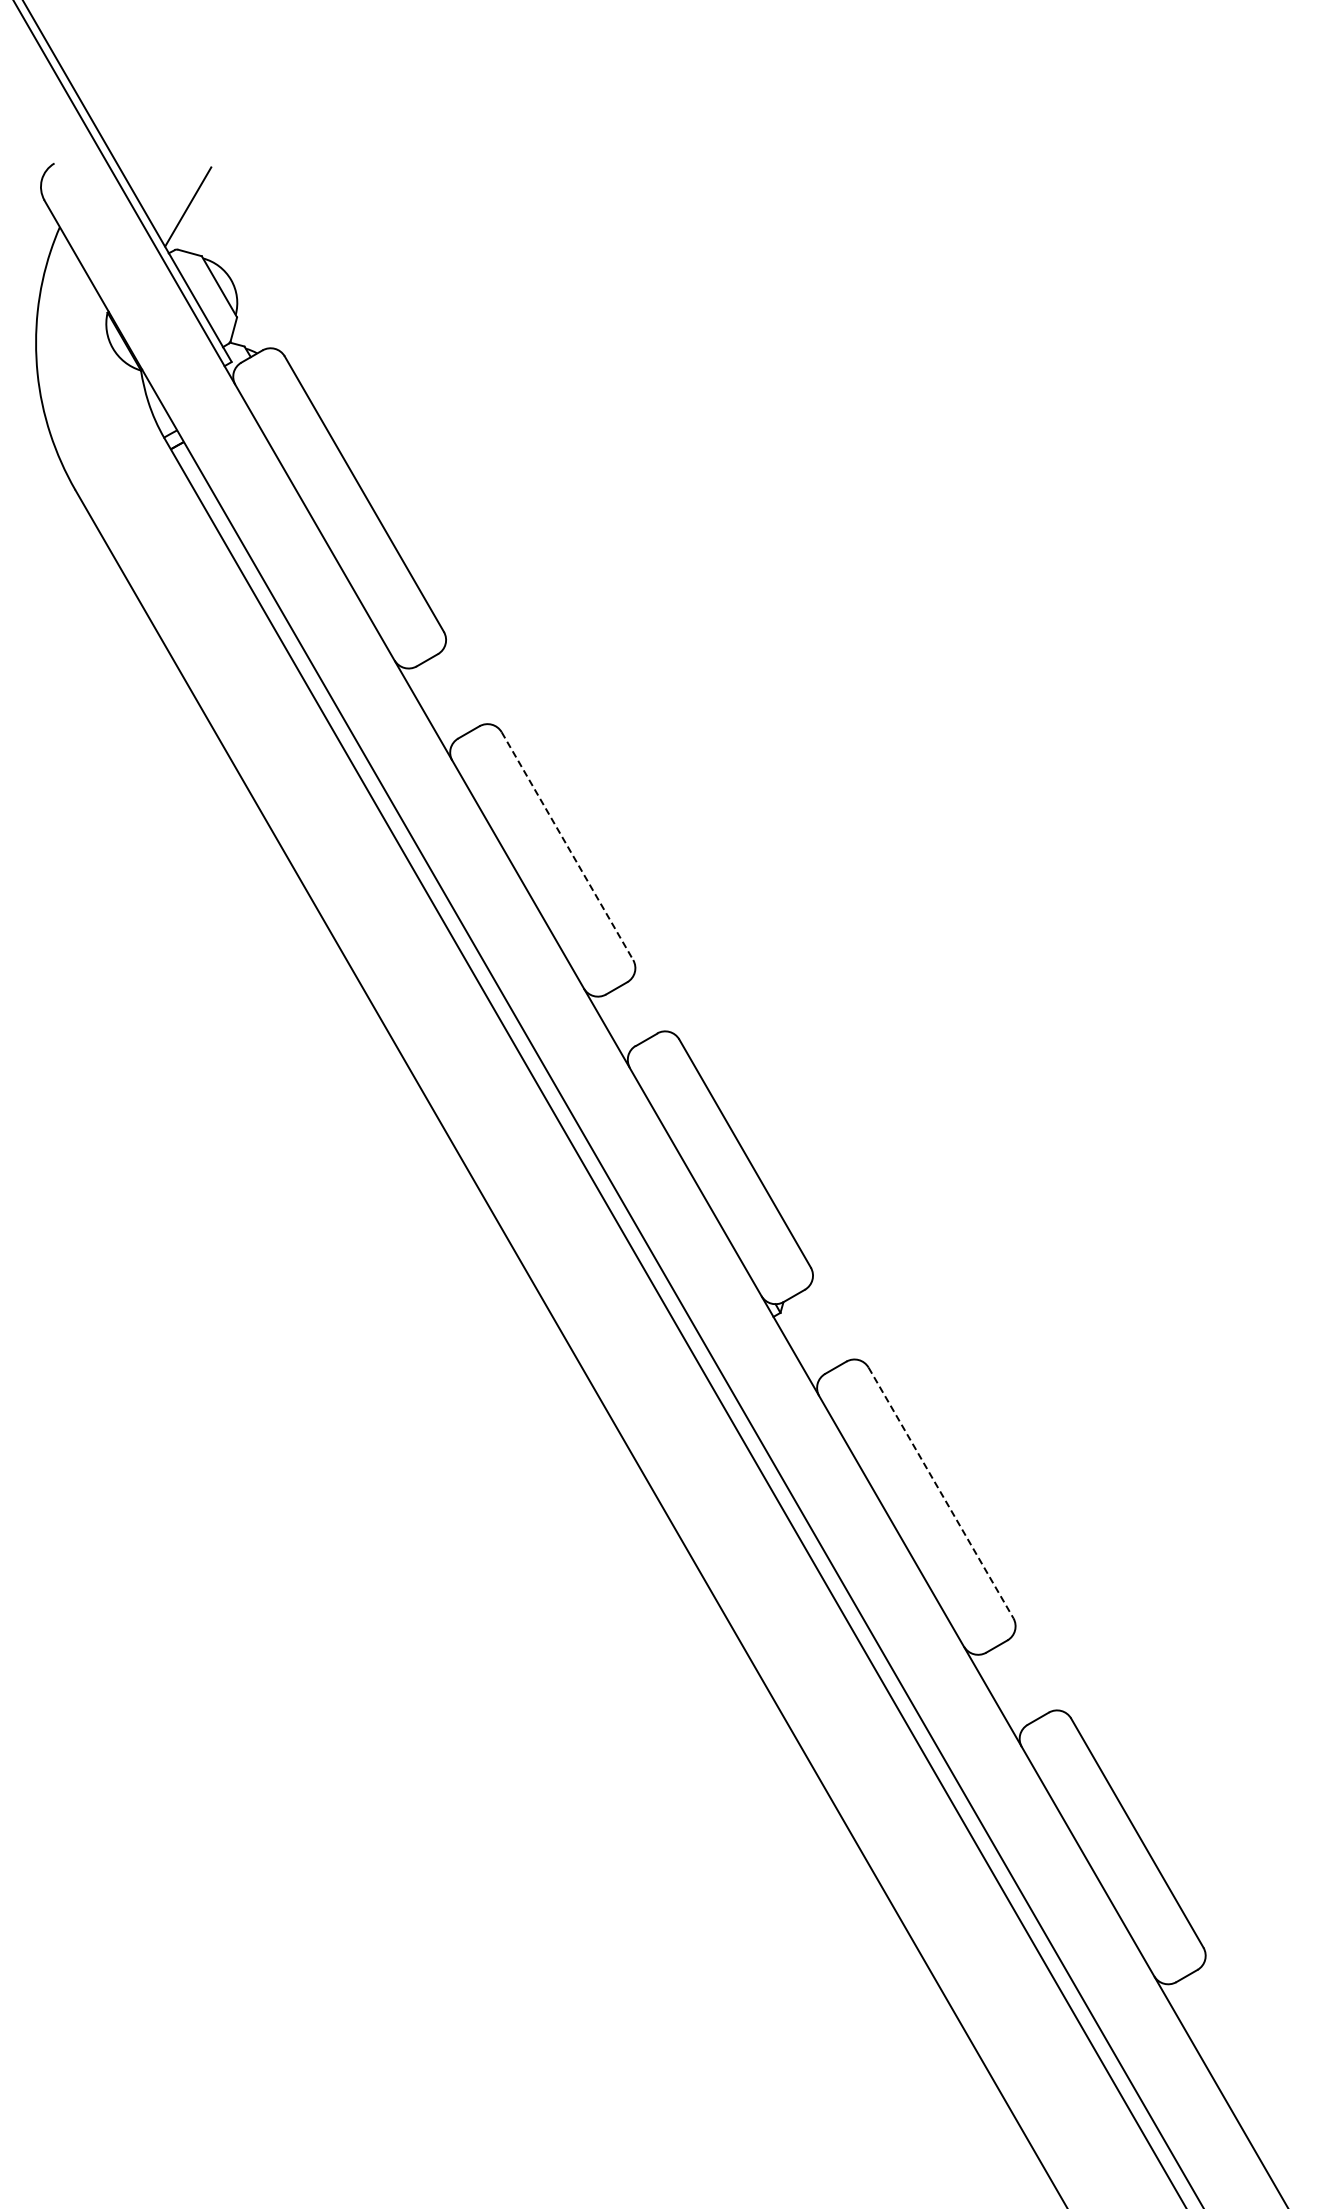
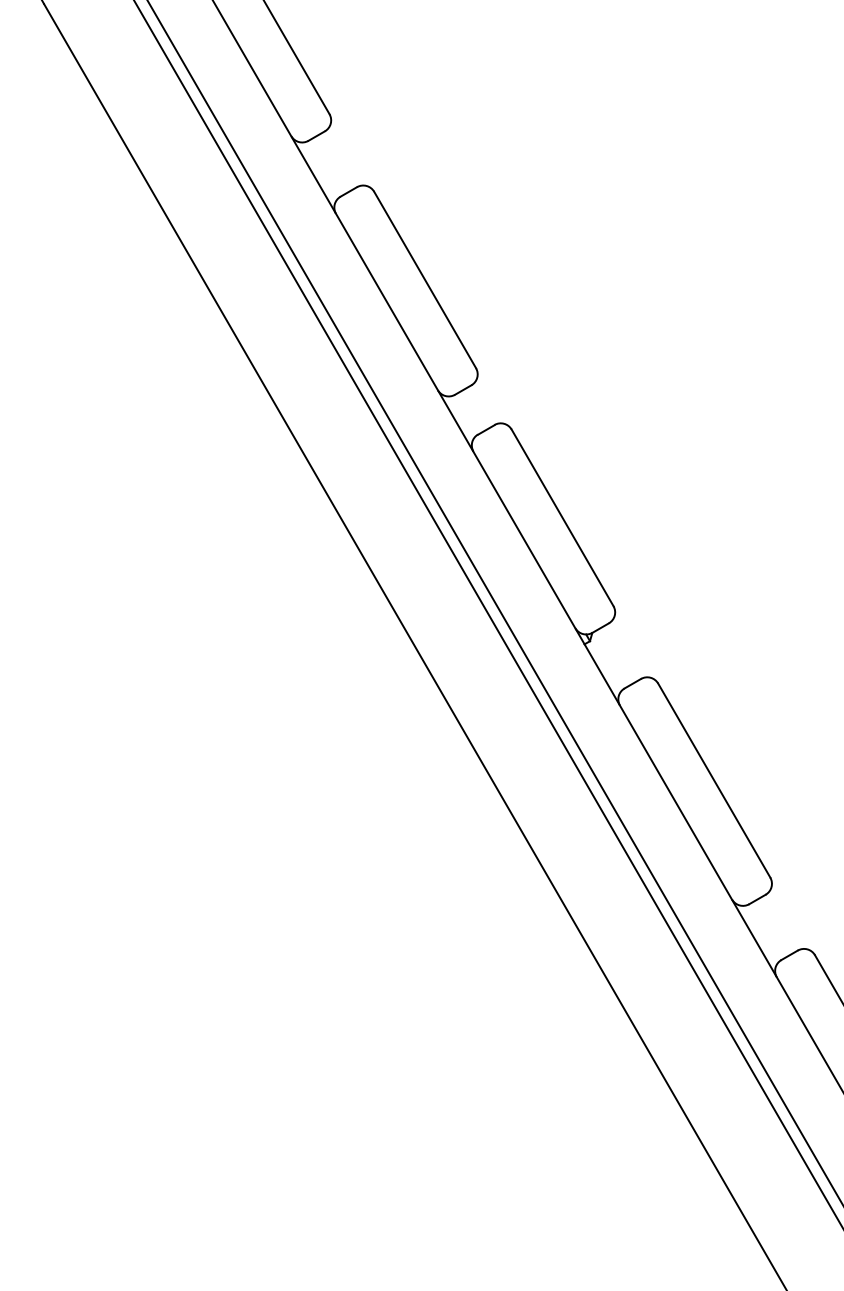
line: (567, 846) -> (425, 280), dashed -> solid
line: (941, 1492) -> (714, 780), dashed -> solid

